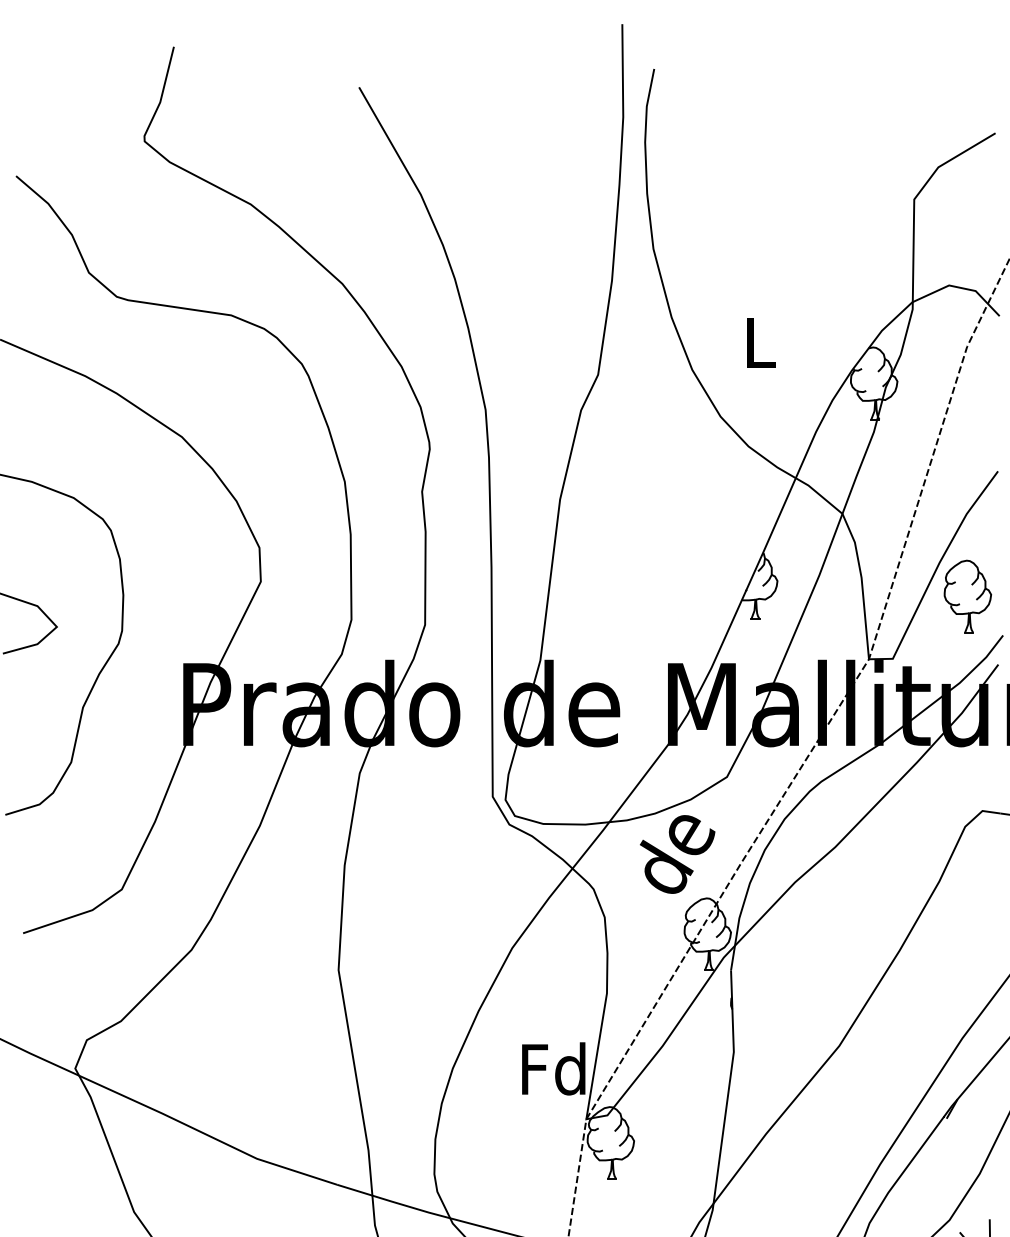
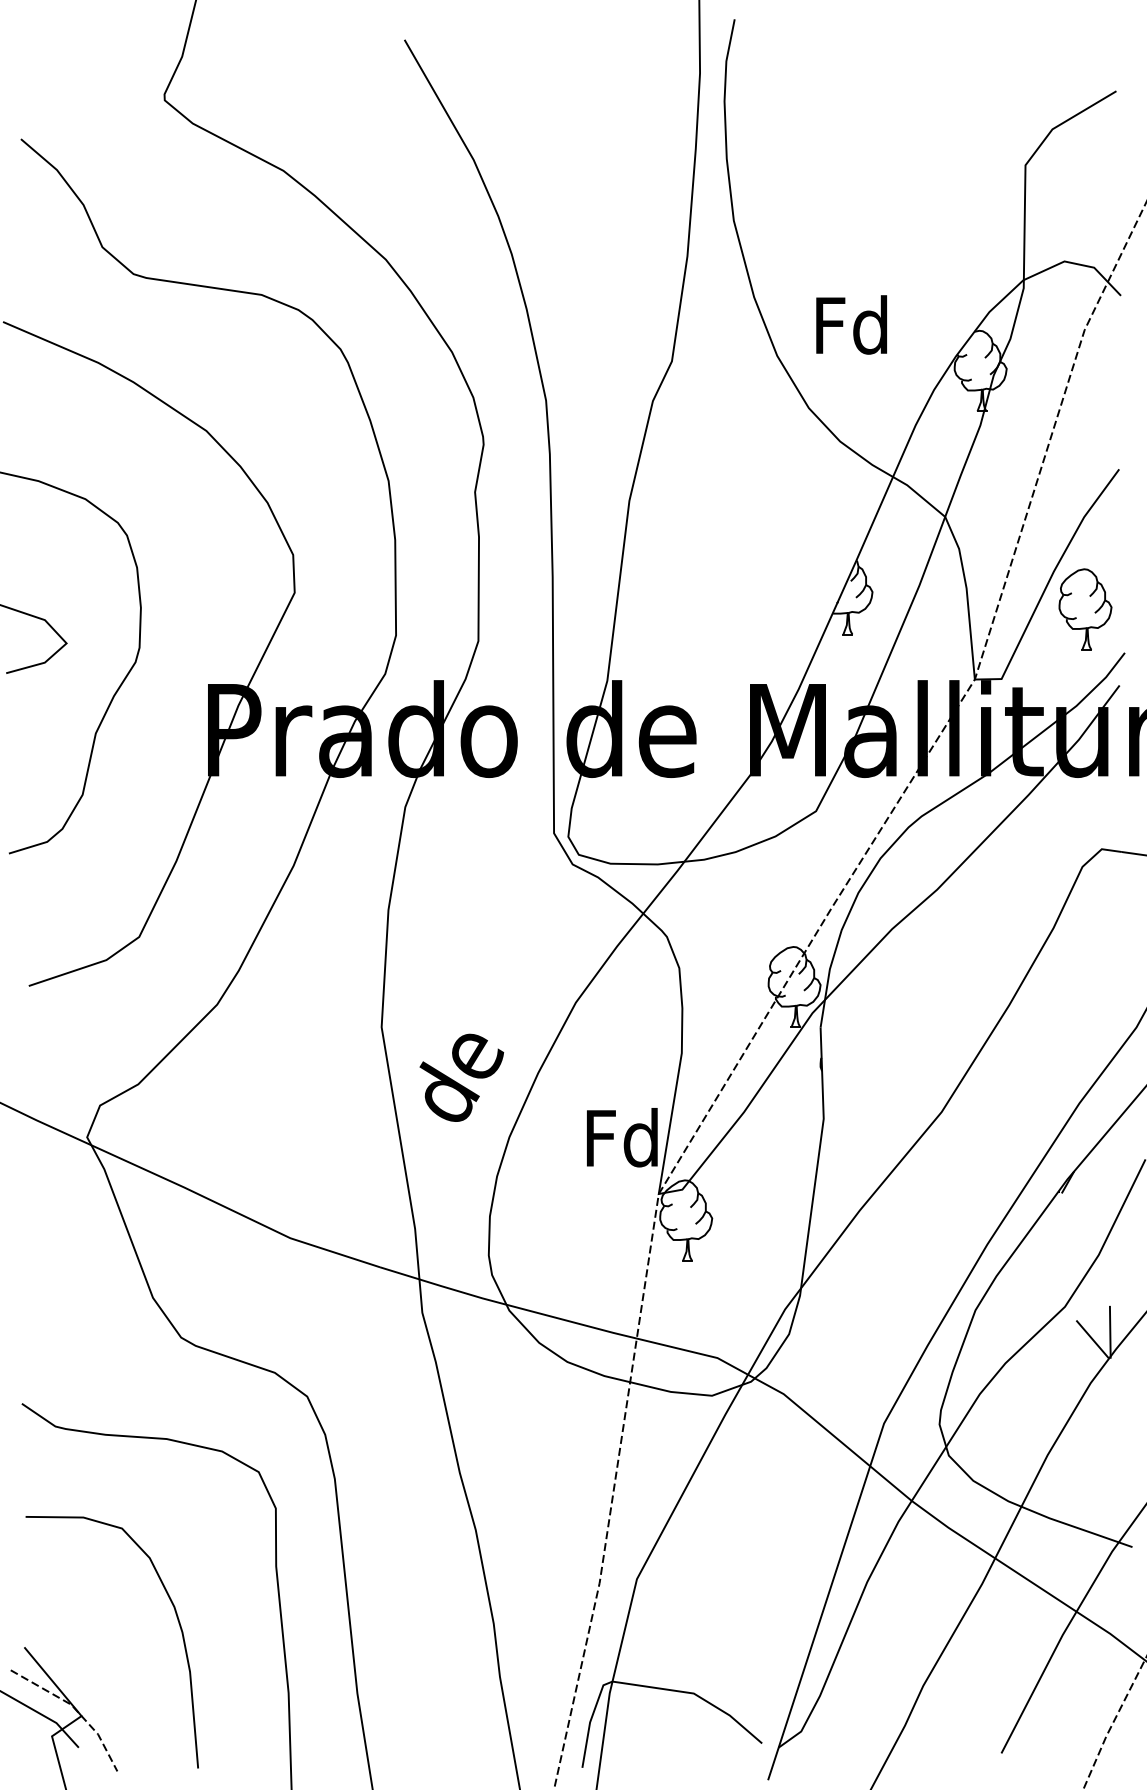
text: (758, 341) -> (851, 324), L -> Fd
text: (677, 854) -> (461, 1077), moved

